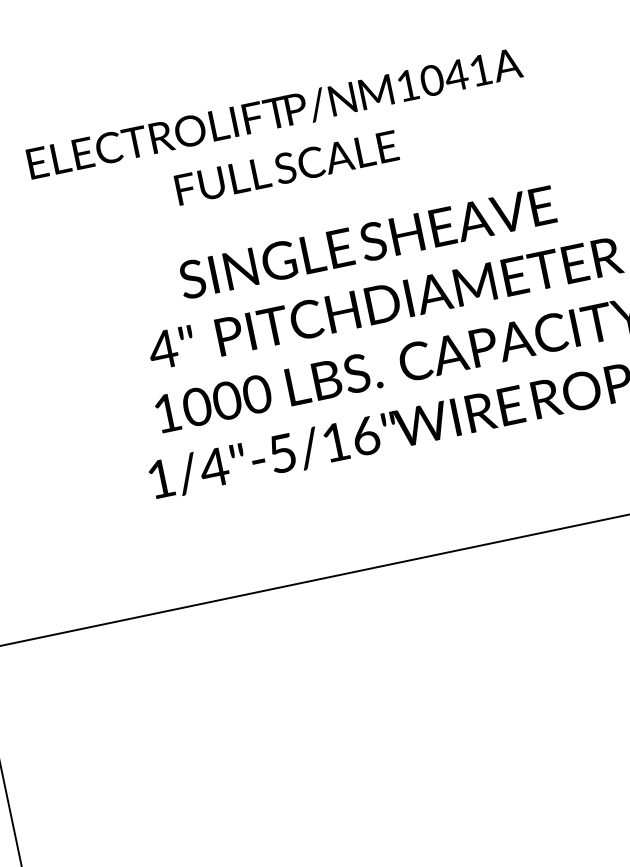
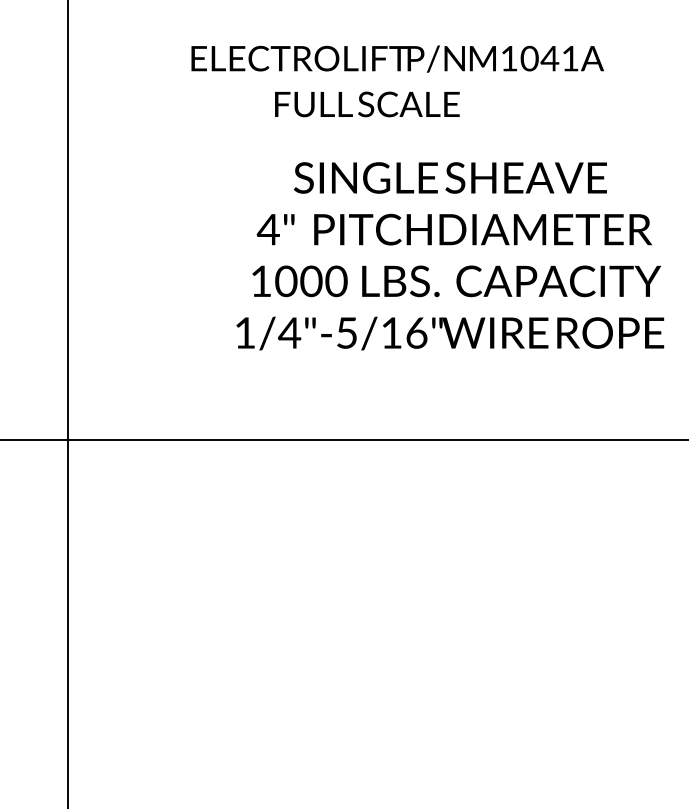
text: (287, 167) -> (367, 104), moved

